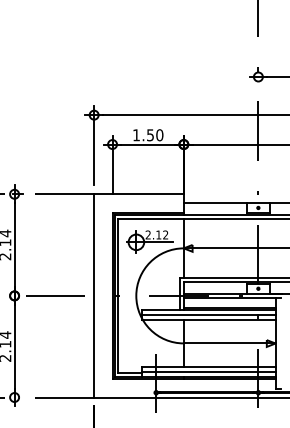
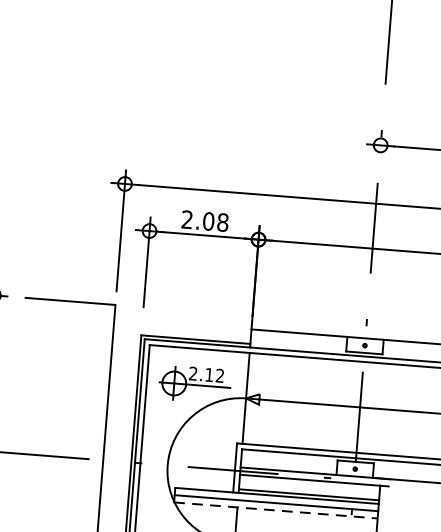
text: (148, 135) -> (205, 221), 1.50 -> 2.08
line: (138, 194) -> (183, 310), removed
line: (208, 319) -> (275, 510), solid -> dashed

